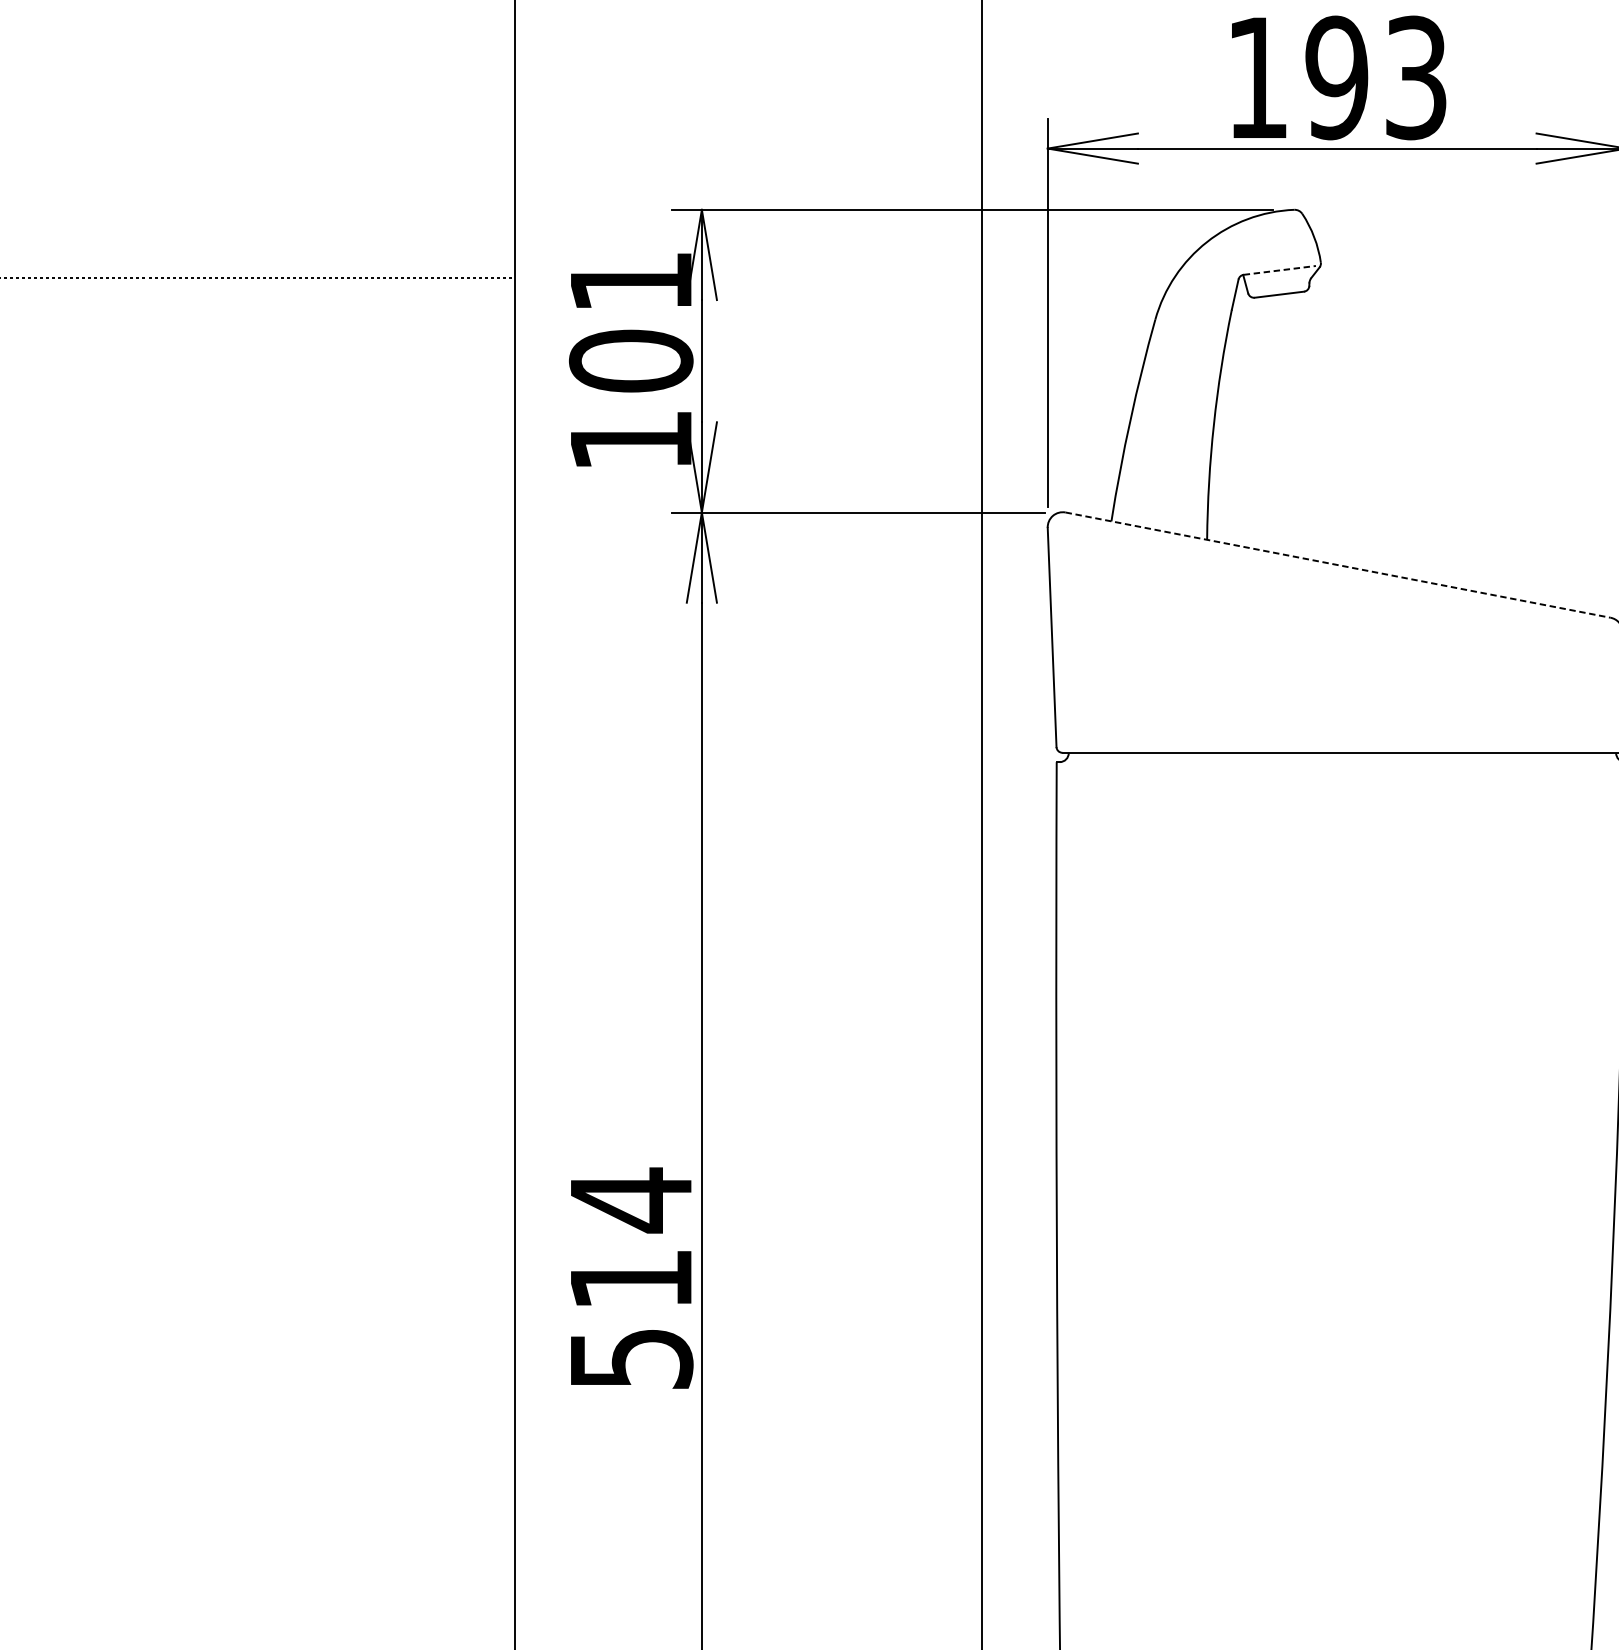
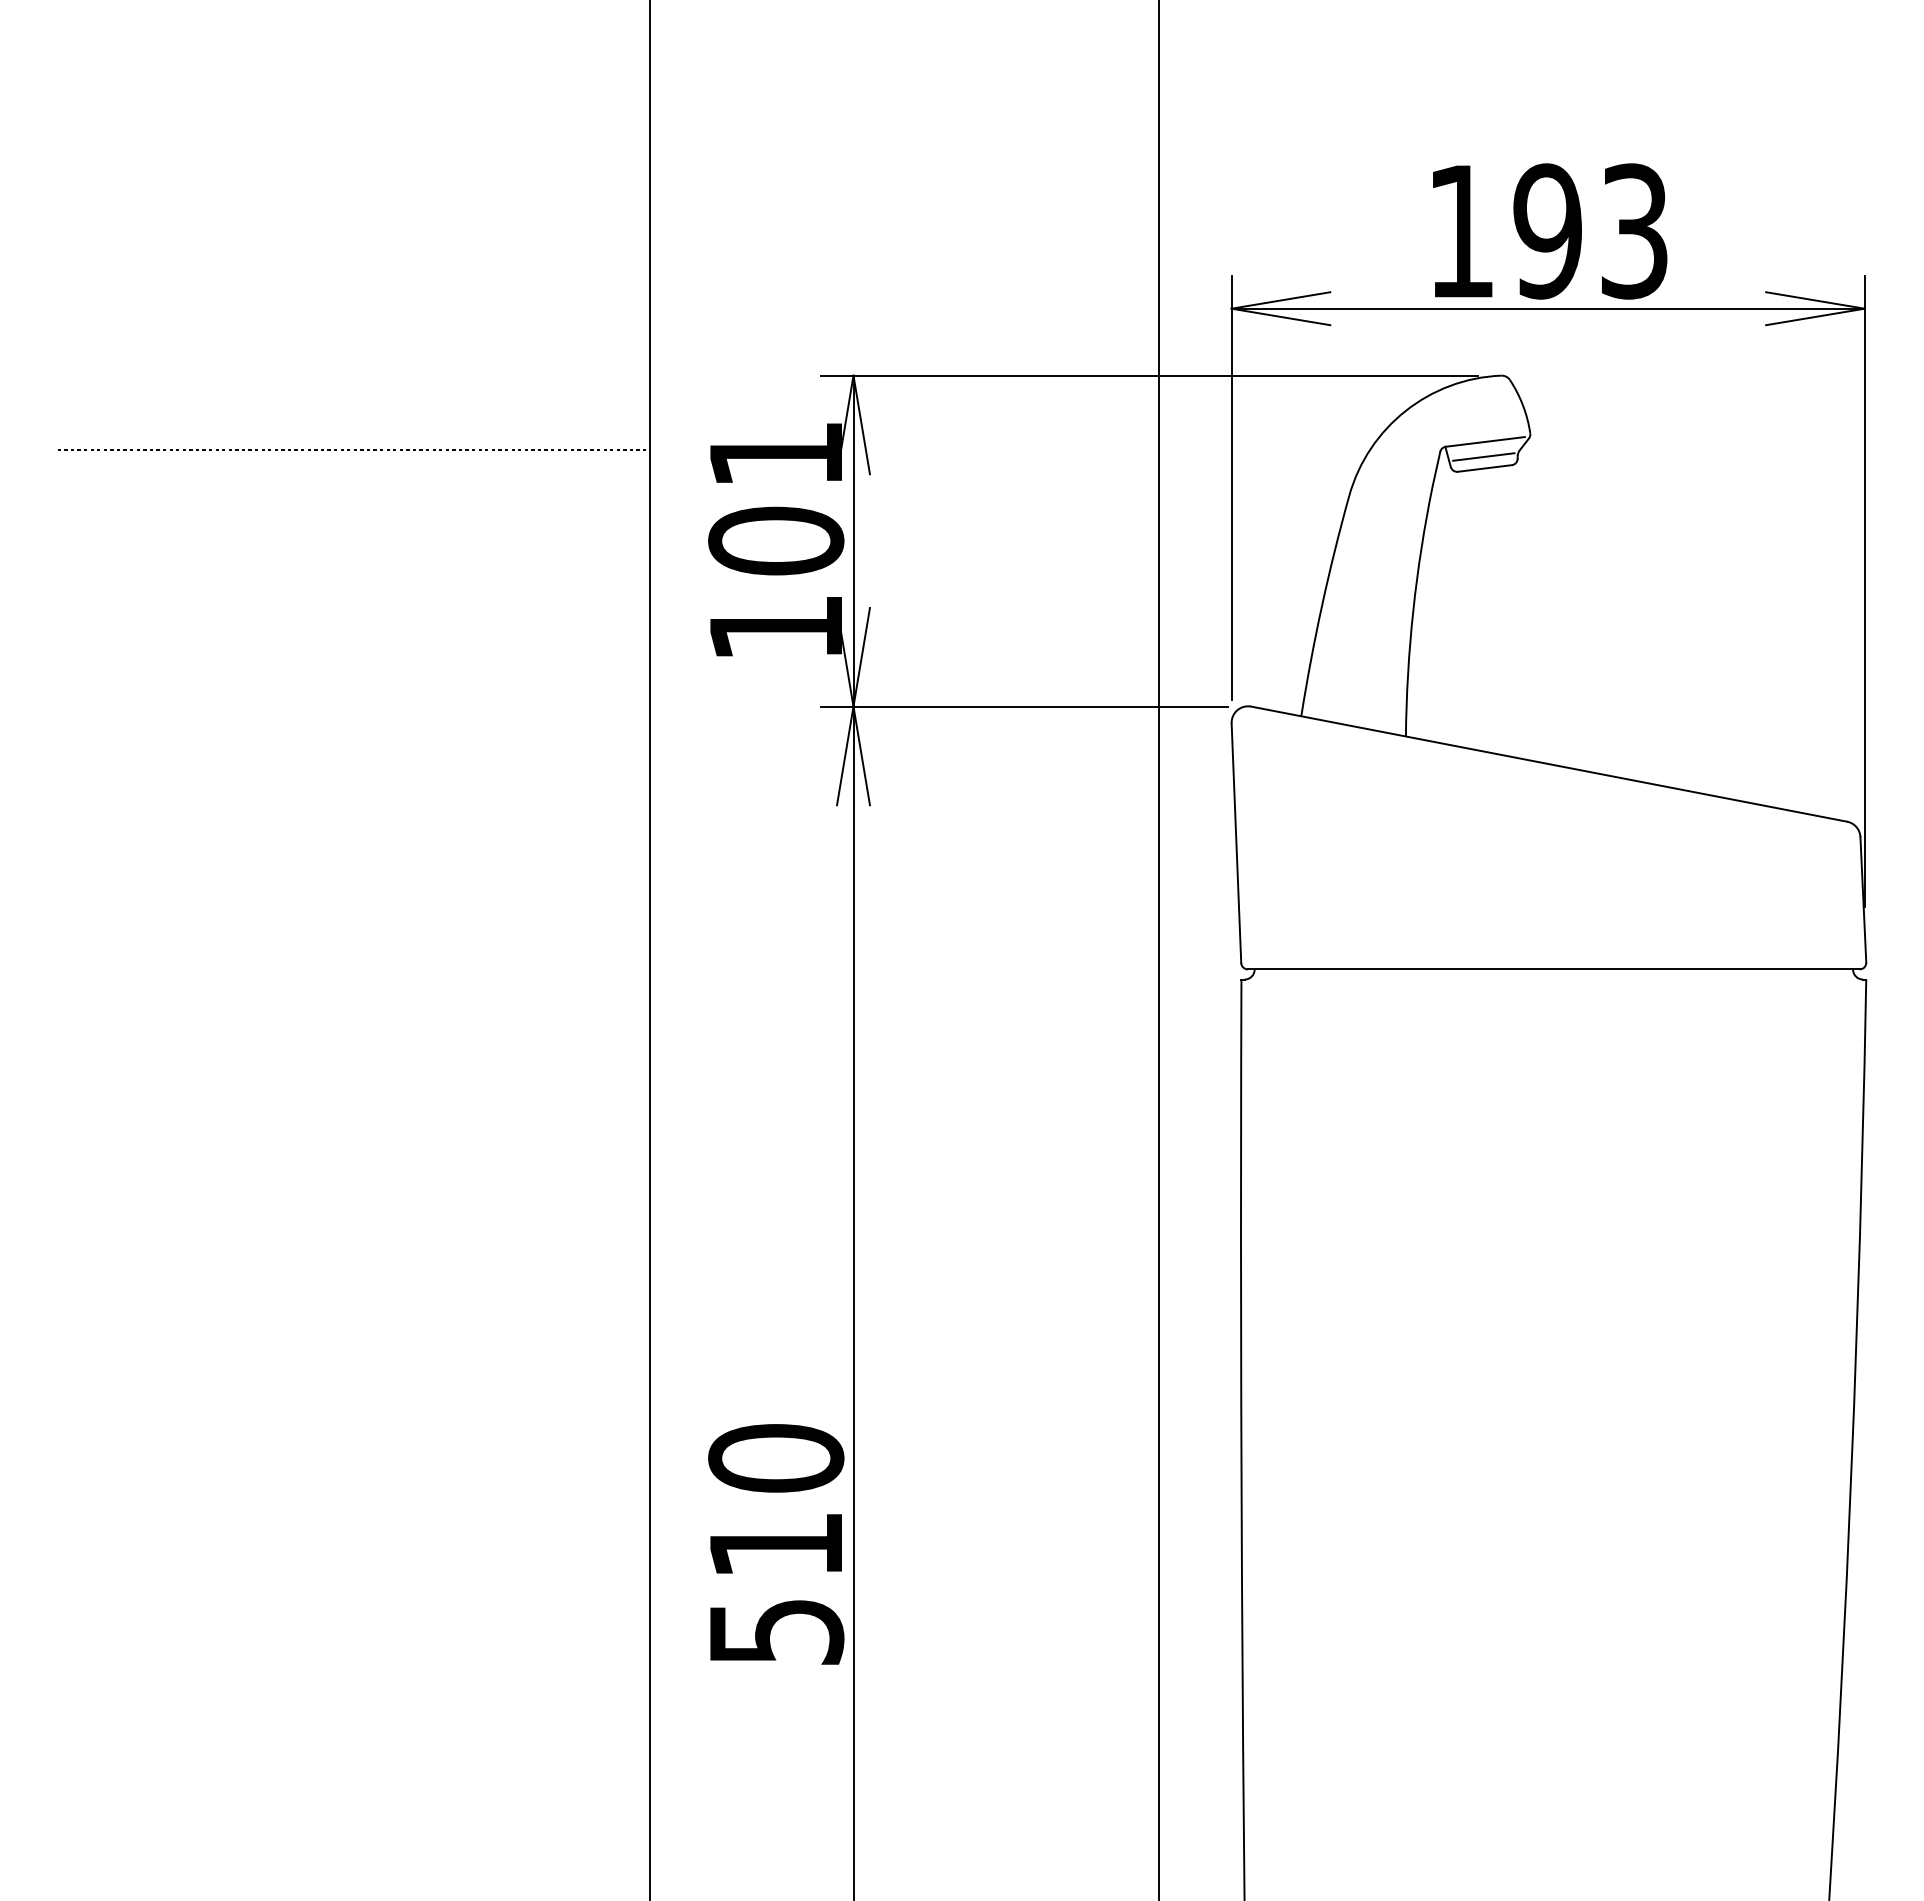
line: (1279, 270) -> (1485, 441), dashed -> solid
line: (1278, 283) -> (1483, 456), added
line: (1338, 565) -> (1549, 764), dashed -> solid
text: (631, 1200) -> (776, 1458), 514 -> 510

